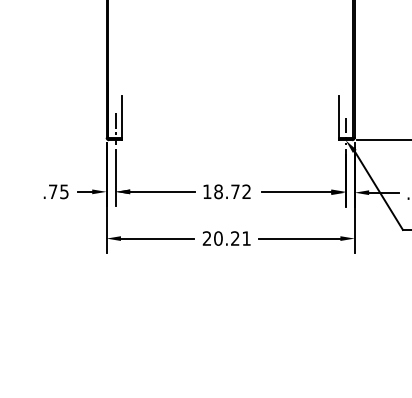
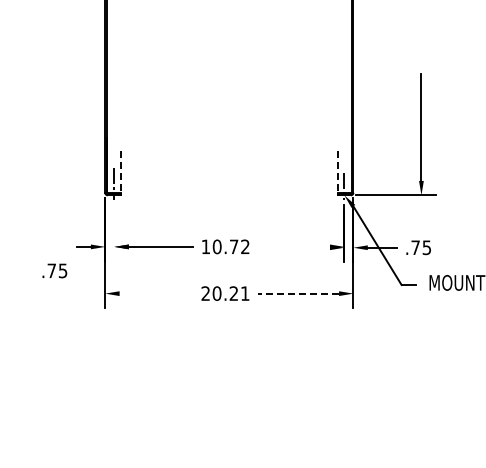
line: (121, 117) -> (120, 172), solid -> dashed
line: (339, 117) -> (338, 172), solid -> dashed
line: (115, 178) -> (114, 233), removed
text: (55, 191) -> (54, 270), moved
text: (217, 191) -> (216, 246), 18.72 -> 10.72
line: (295, 191) -> (294, 246), removed
line: (157, 238) -> (156, 293), removed
line: (299, 238) -> (298, 293), solid -> dashed

